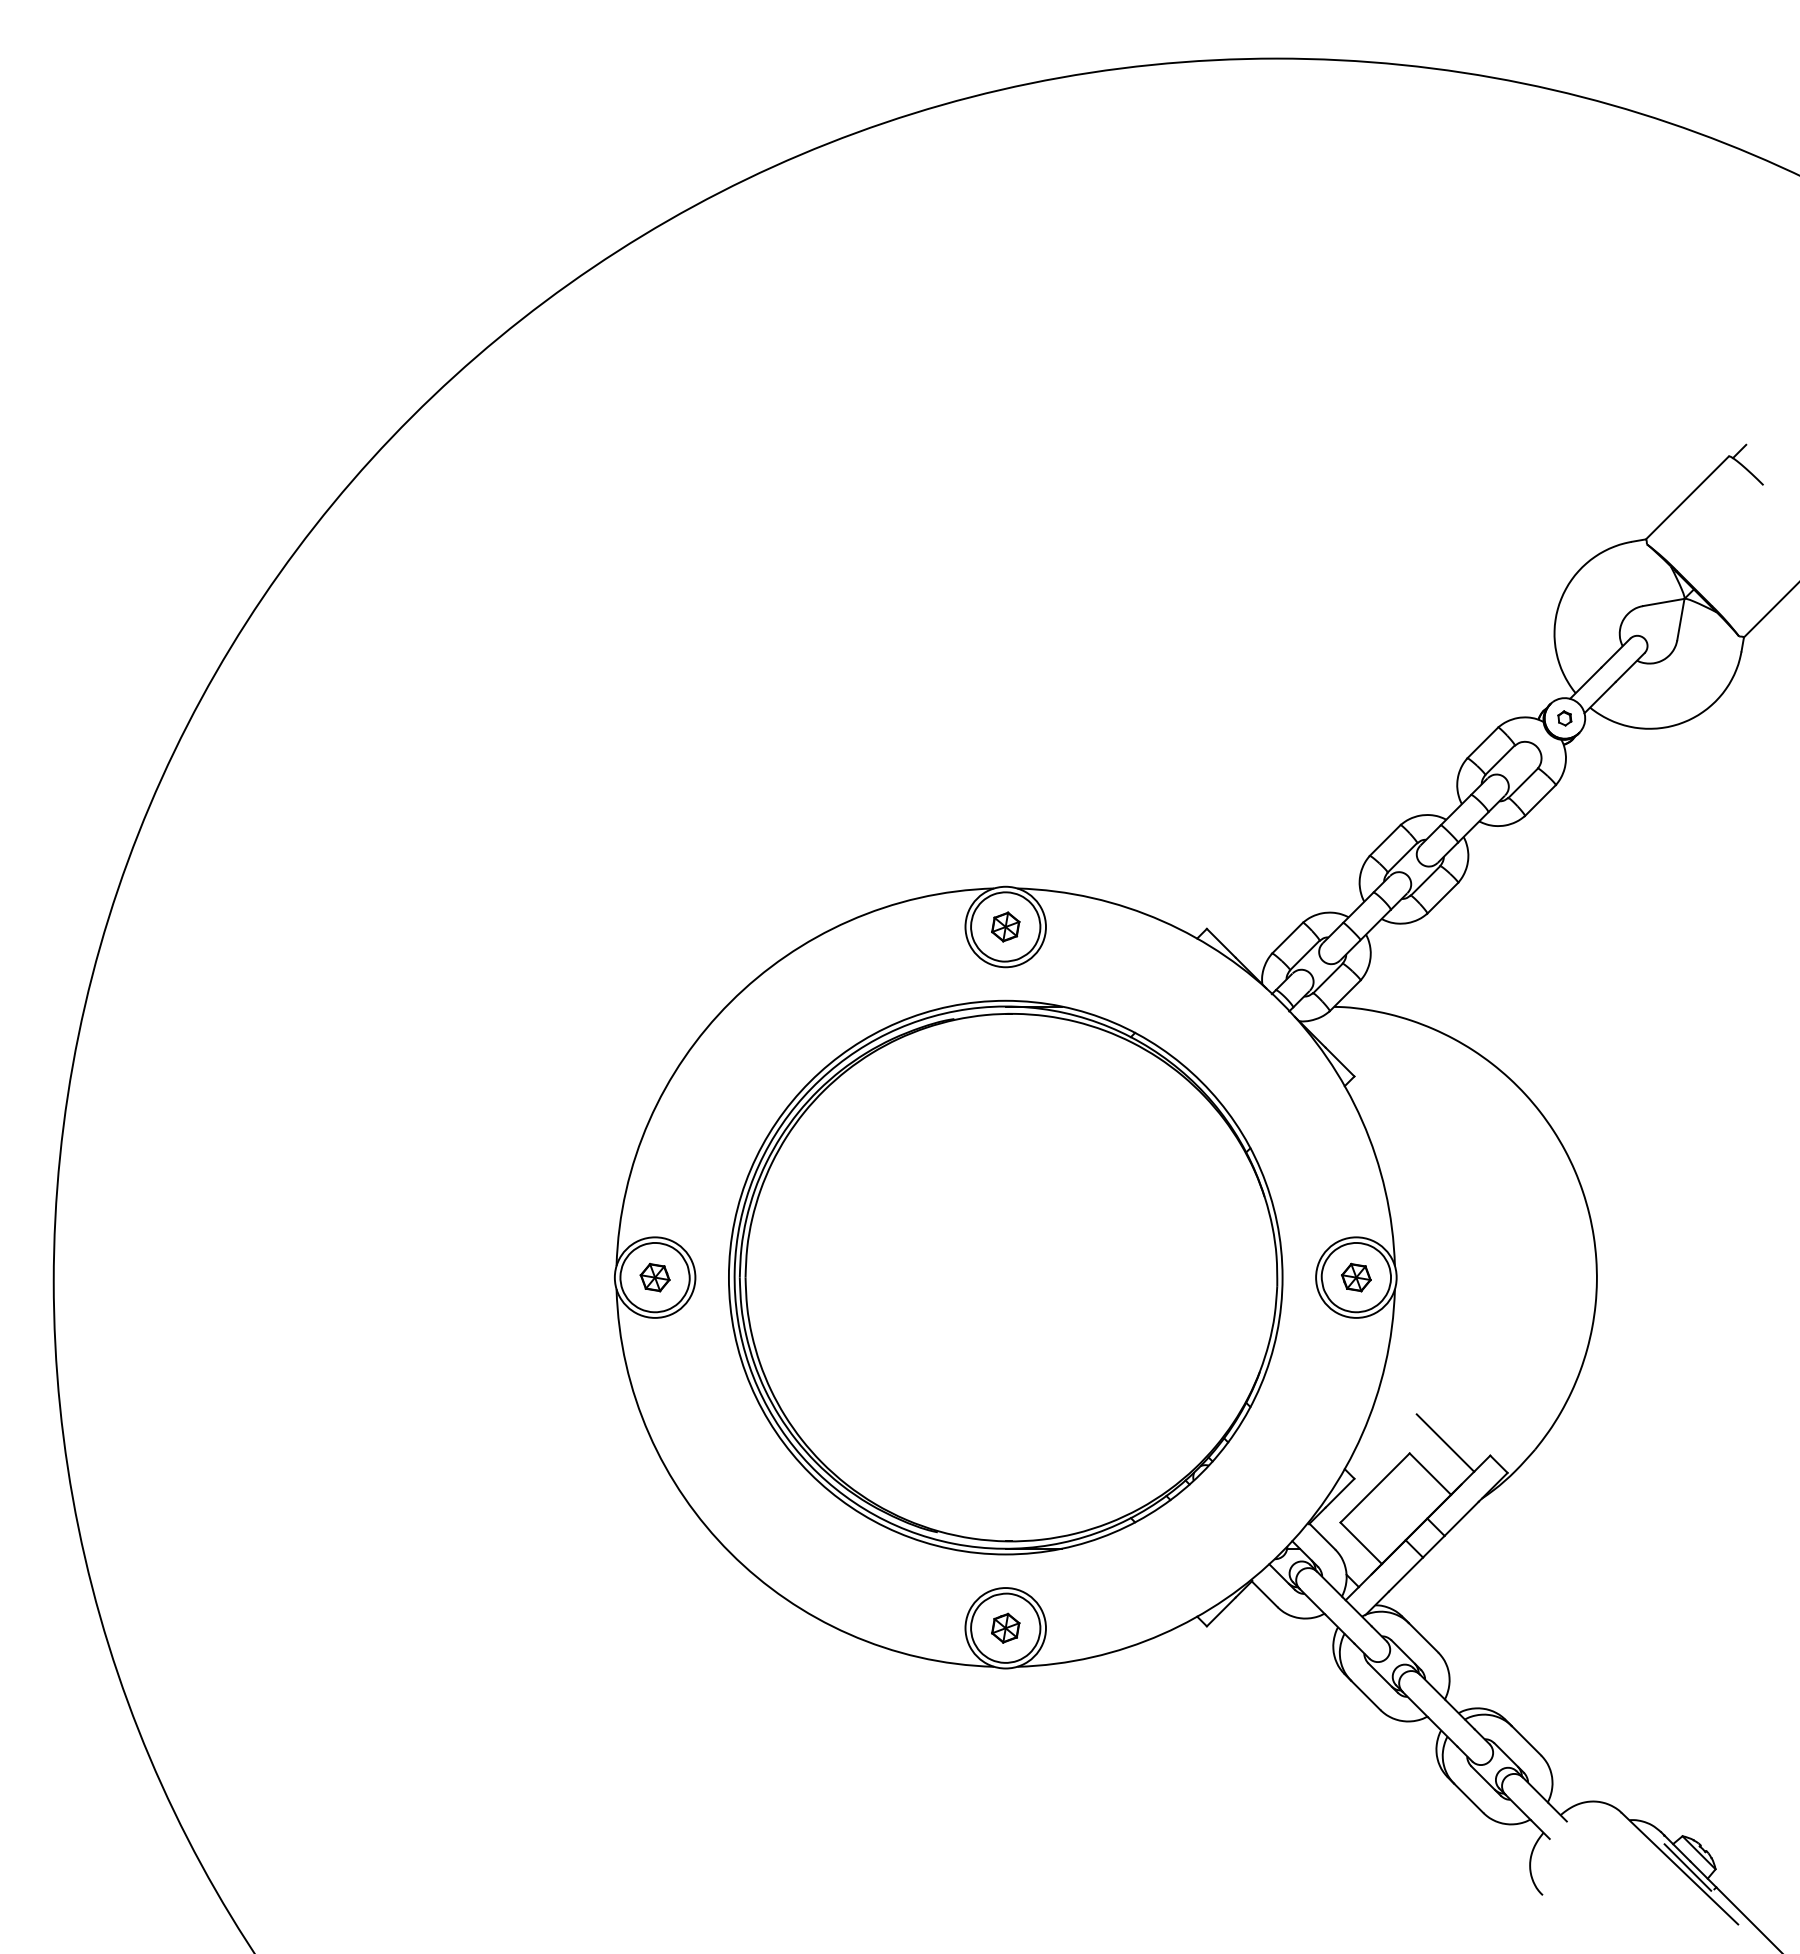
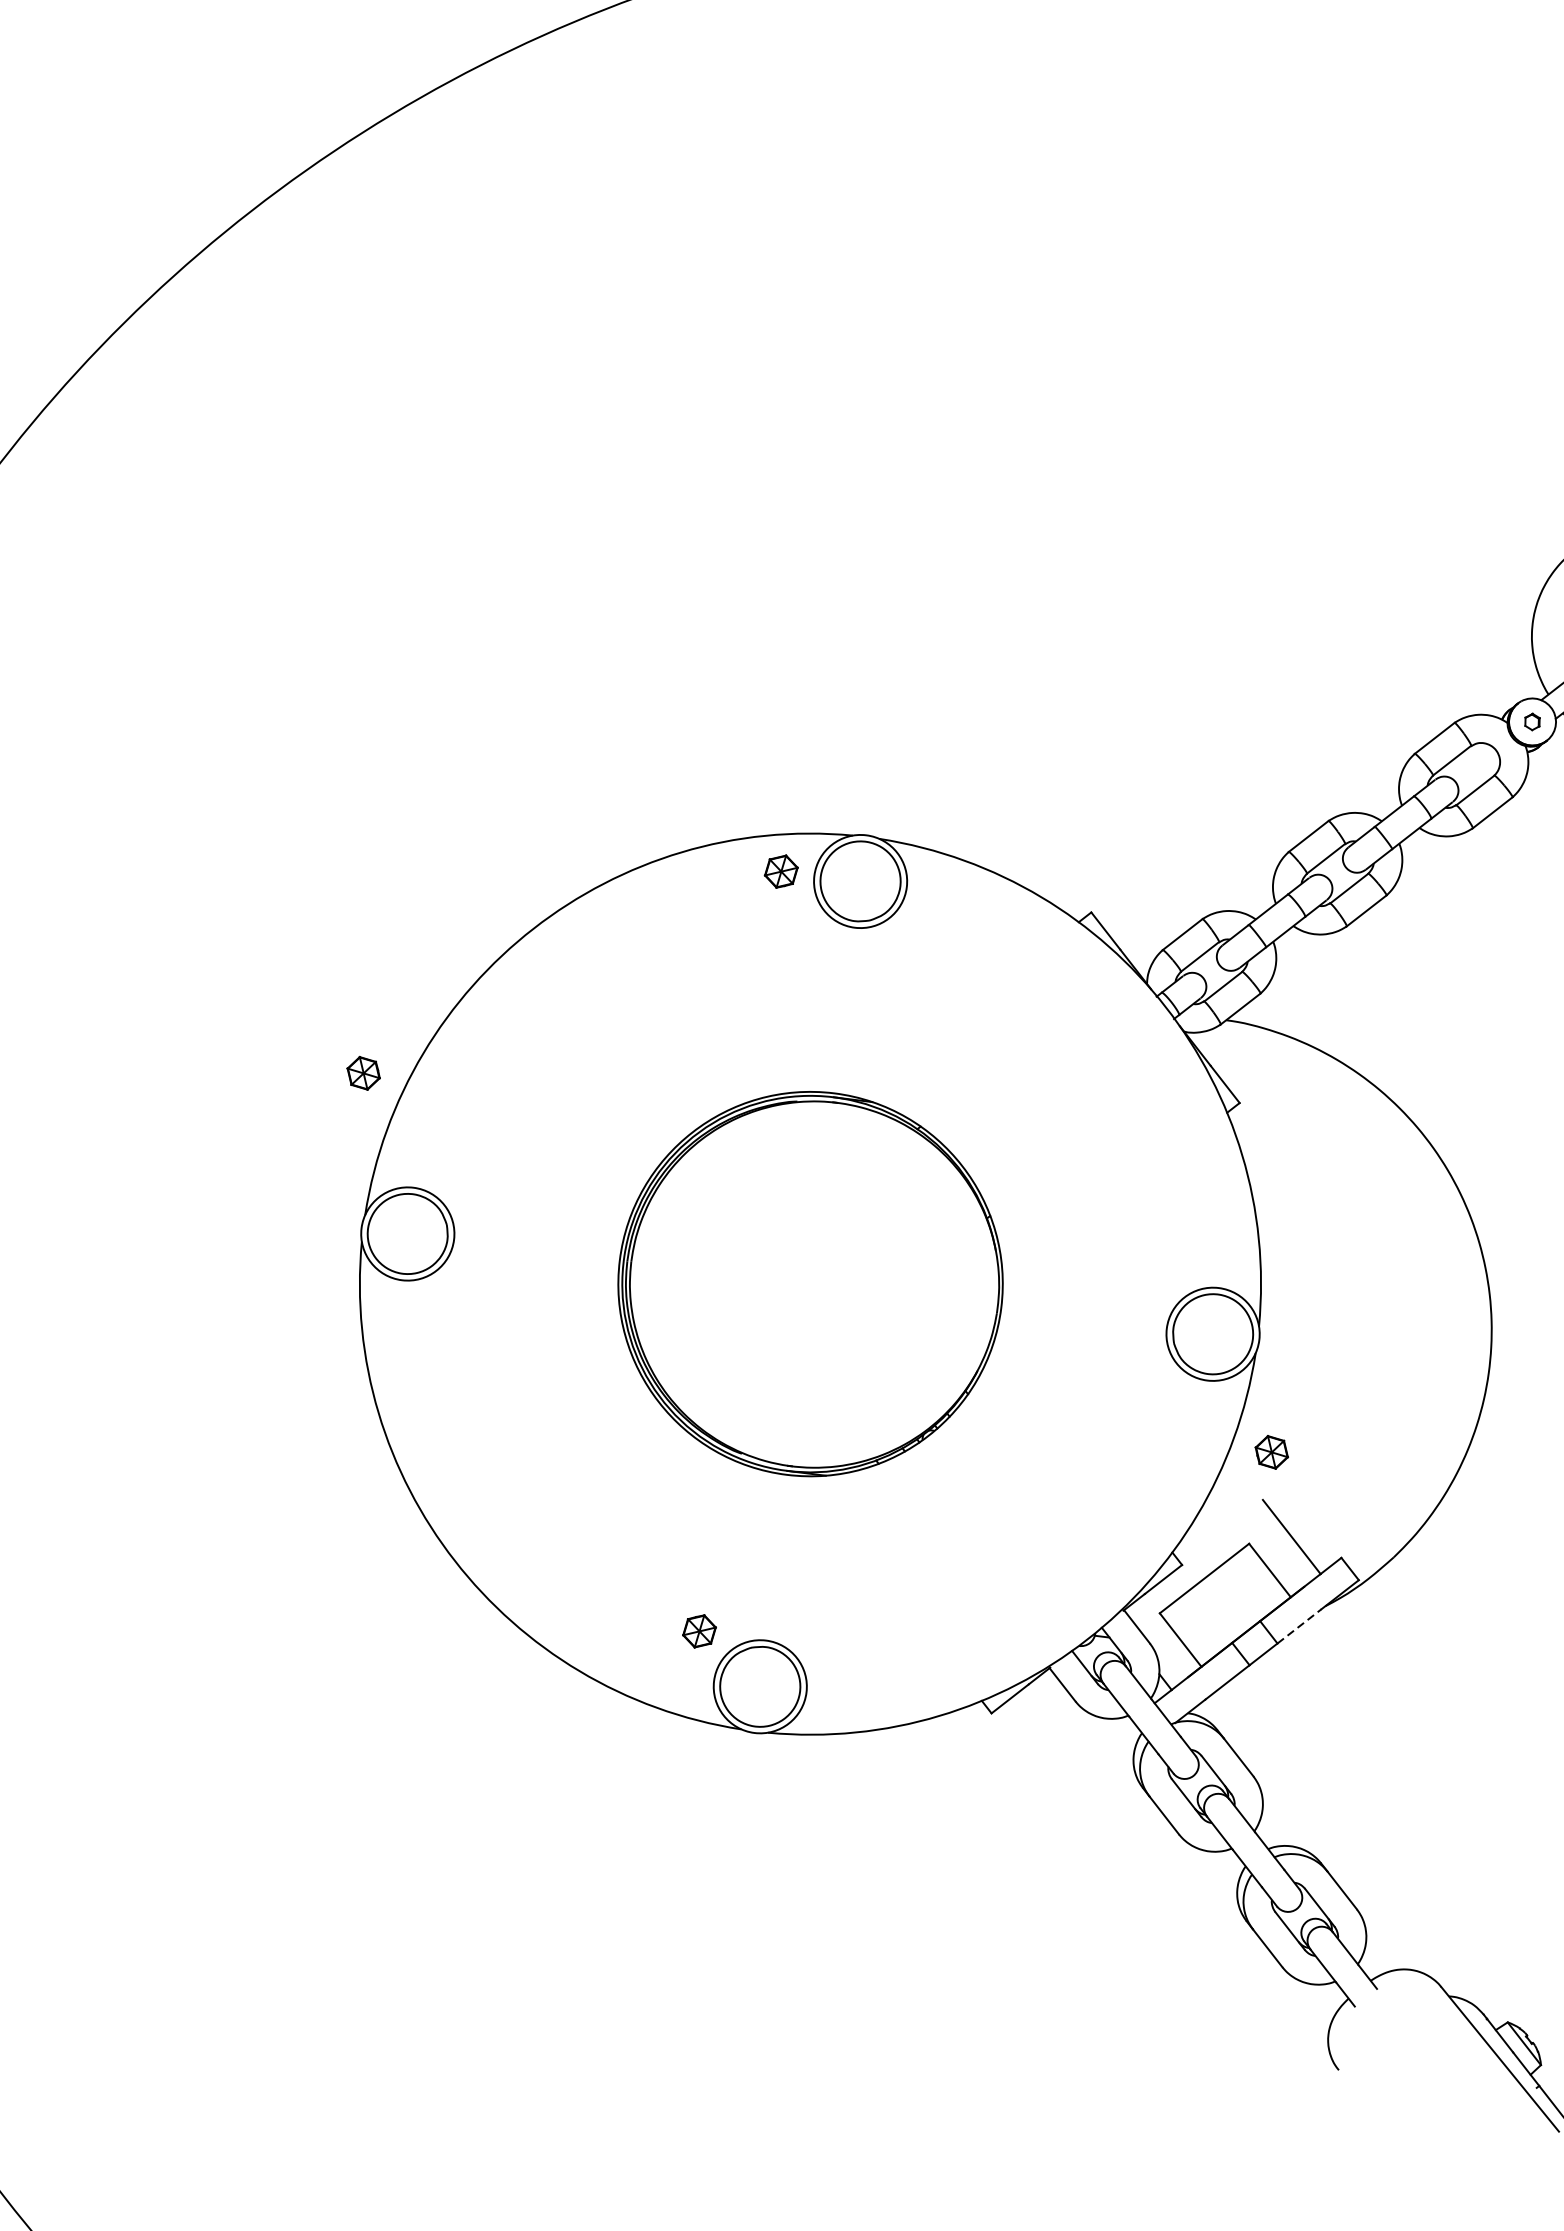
part: (1005, 926) -> (781, 871), moved
part: (654, 1277) -> (362, 1073), moved
part: (1005, 1277) -> (810, 1283), size x0.6
part: (1356, 1277) -> (1272, 1452), moved
line: (1462, 1518) -> (1300, 1626), solid -> dashed
part: (1005, 1627) -> (699, 1630), moved
line: (1687, 1867) -> (1508, 2059), removed

